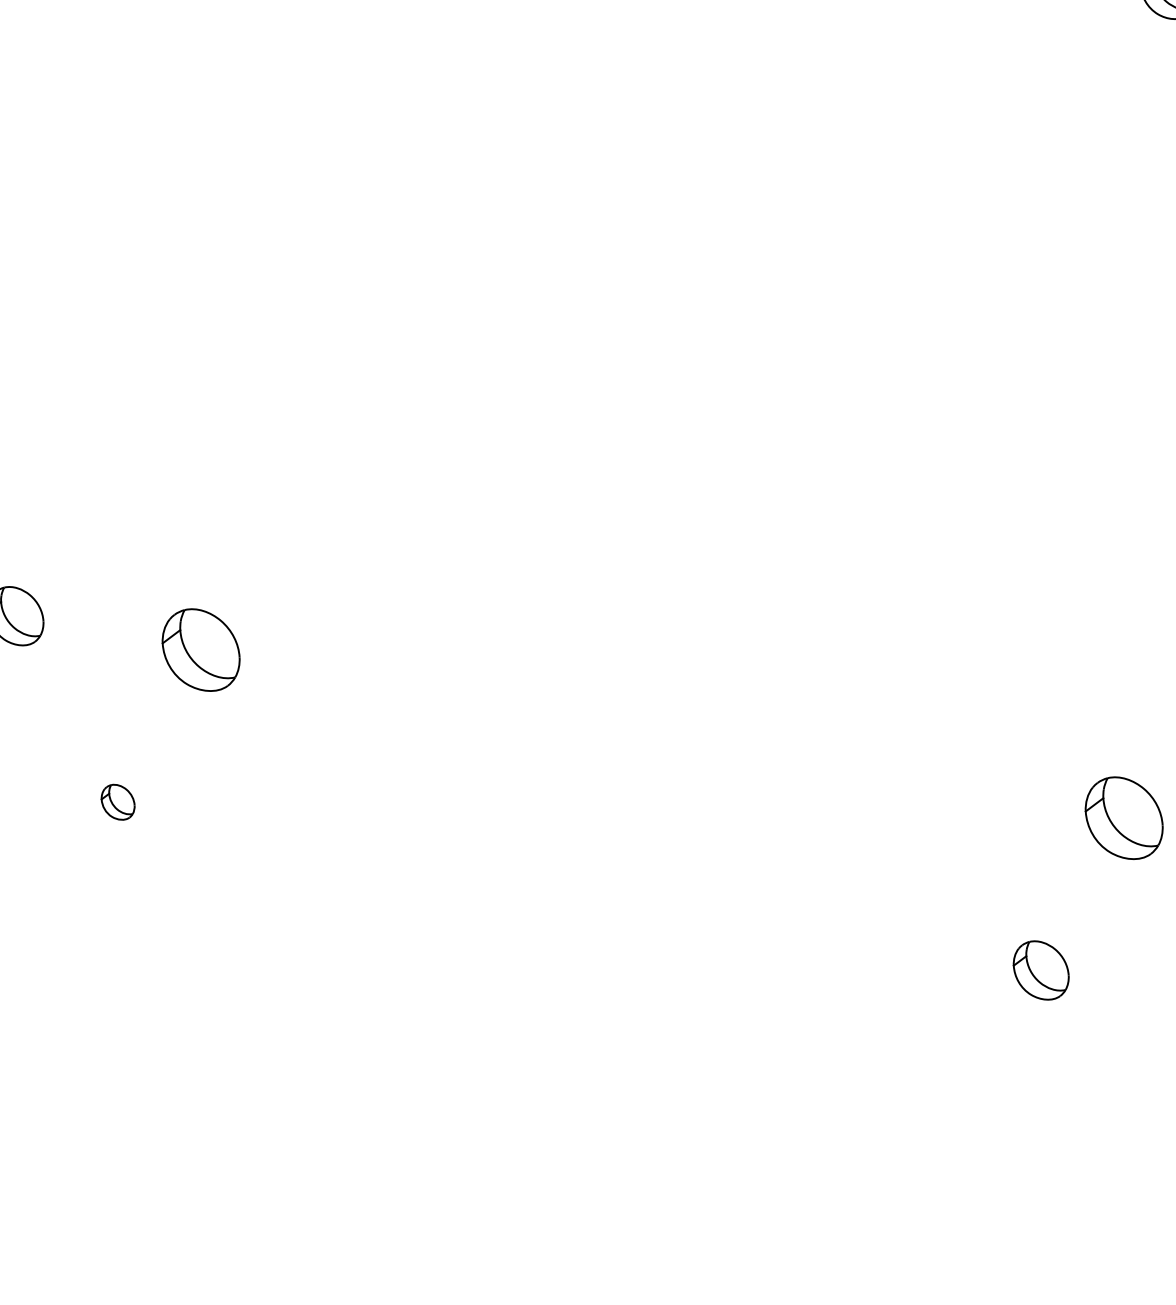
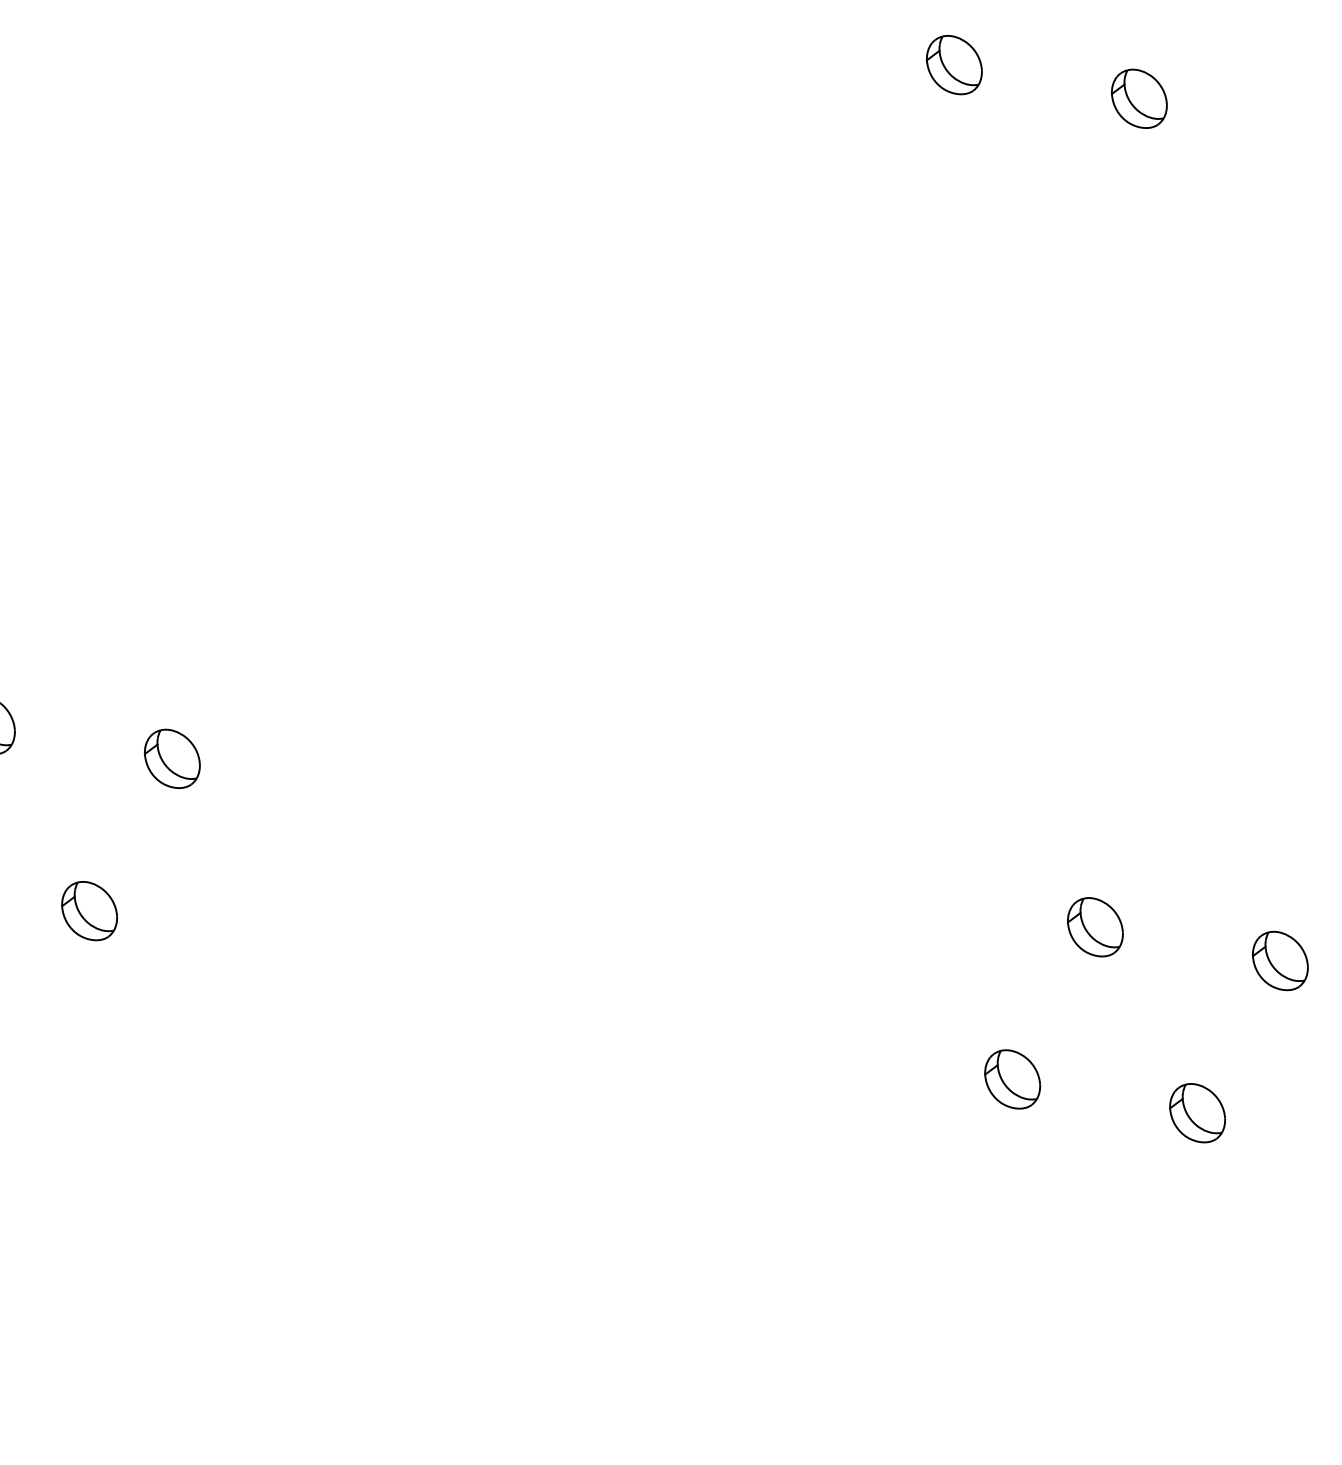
part: (200, 649) -> (171, 758), size x0.71
part: (118, 802) -> (89, 911), size x1.67
part: (1123, 818) -> (1094, 927), size x0.71

